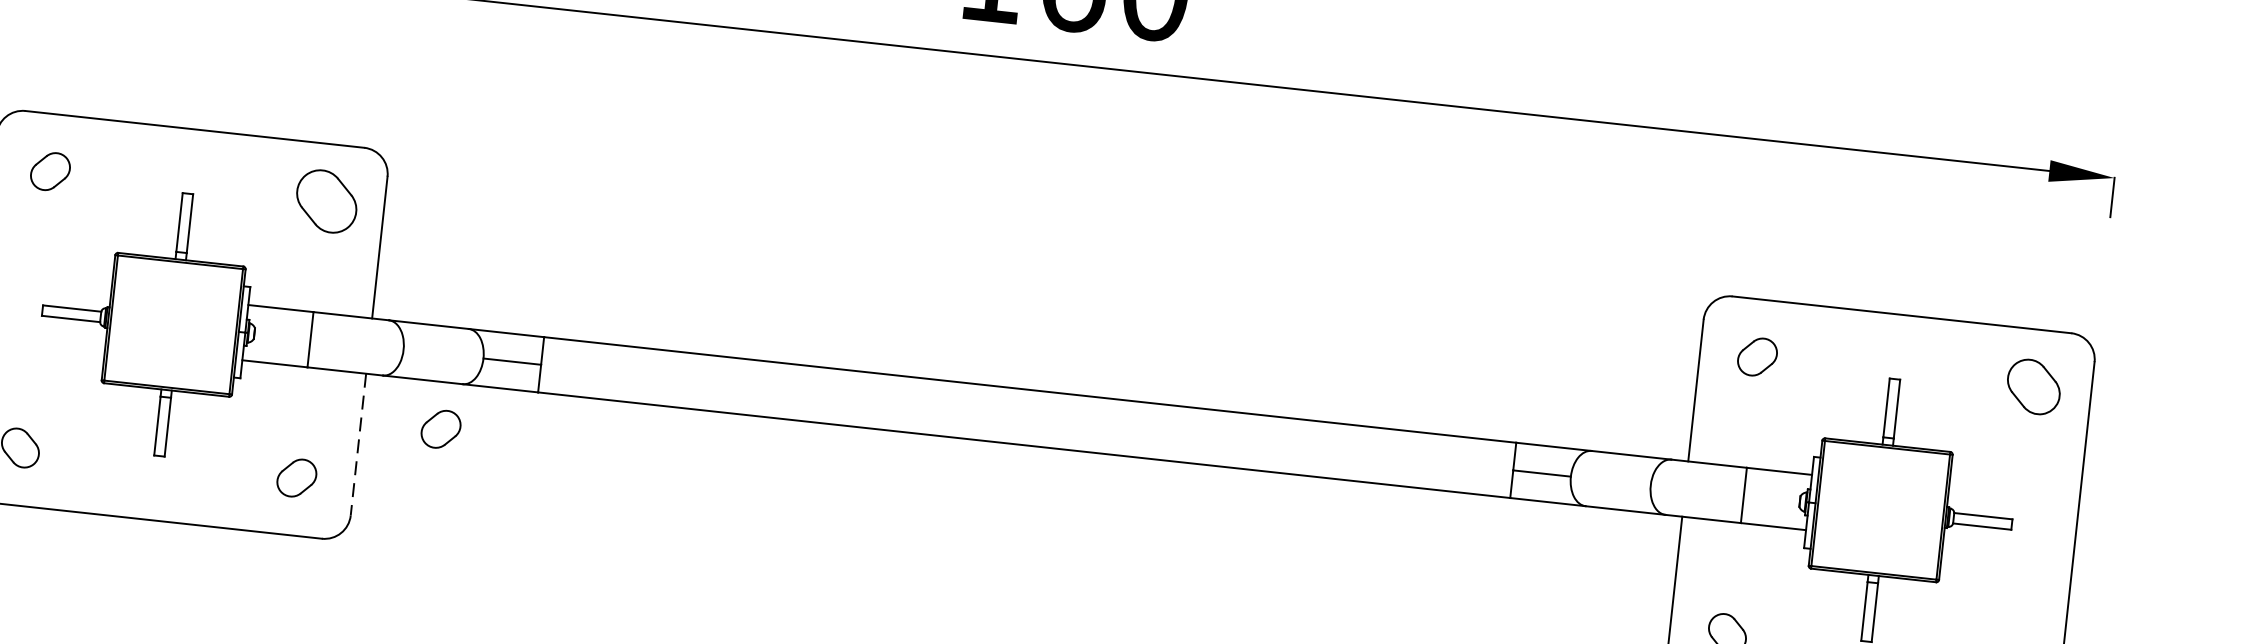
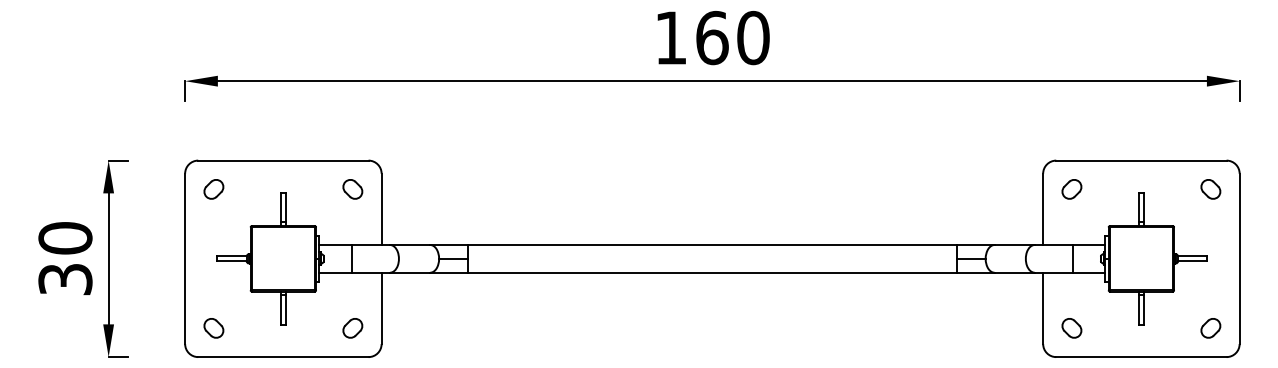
part: (326, 201) -> (352, 189), size x0.62
part: (2033, 387) -> (1210, 189), size x0.71
part: (440, 429) -> (421, 296), removed
line: (358, 444) -> (381, 308), dashed -> solid

